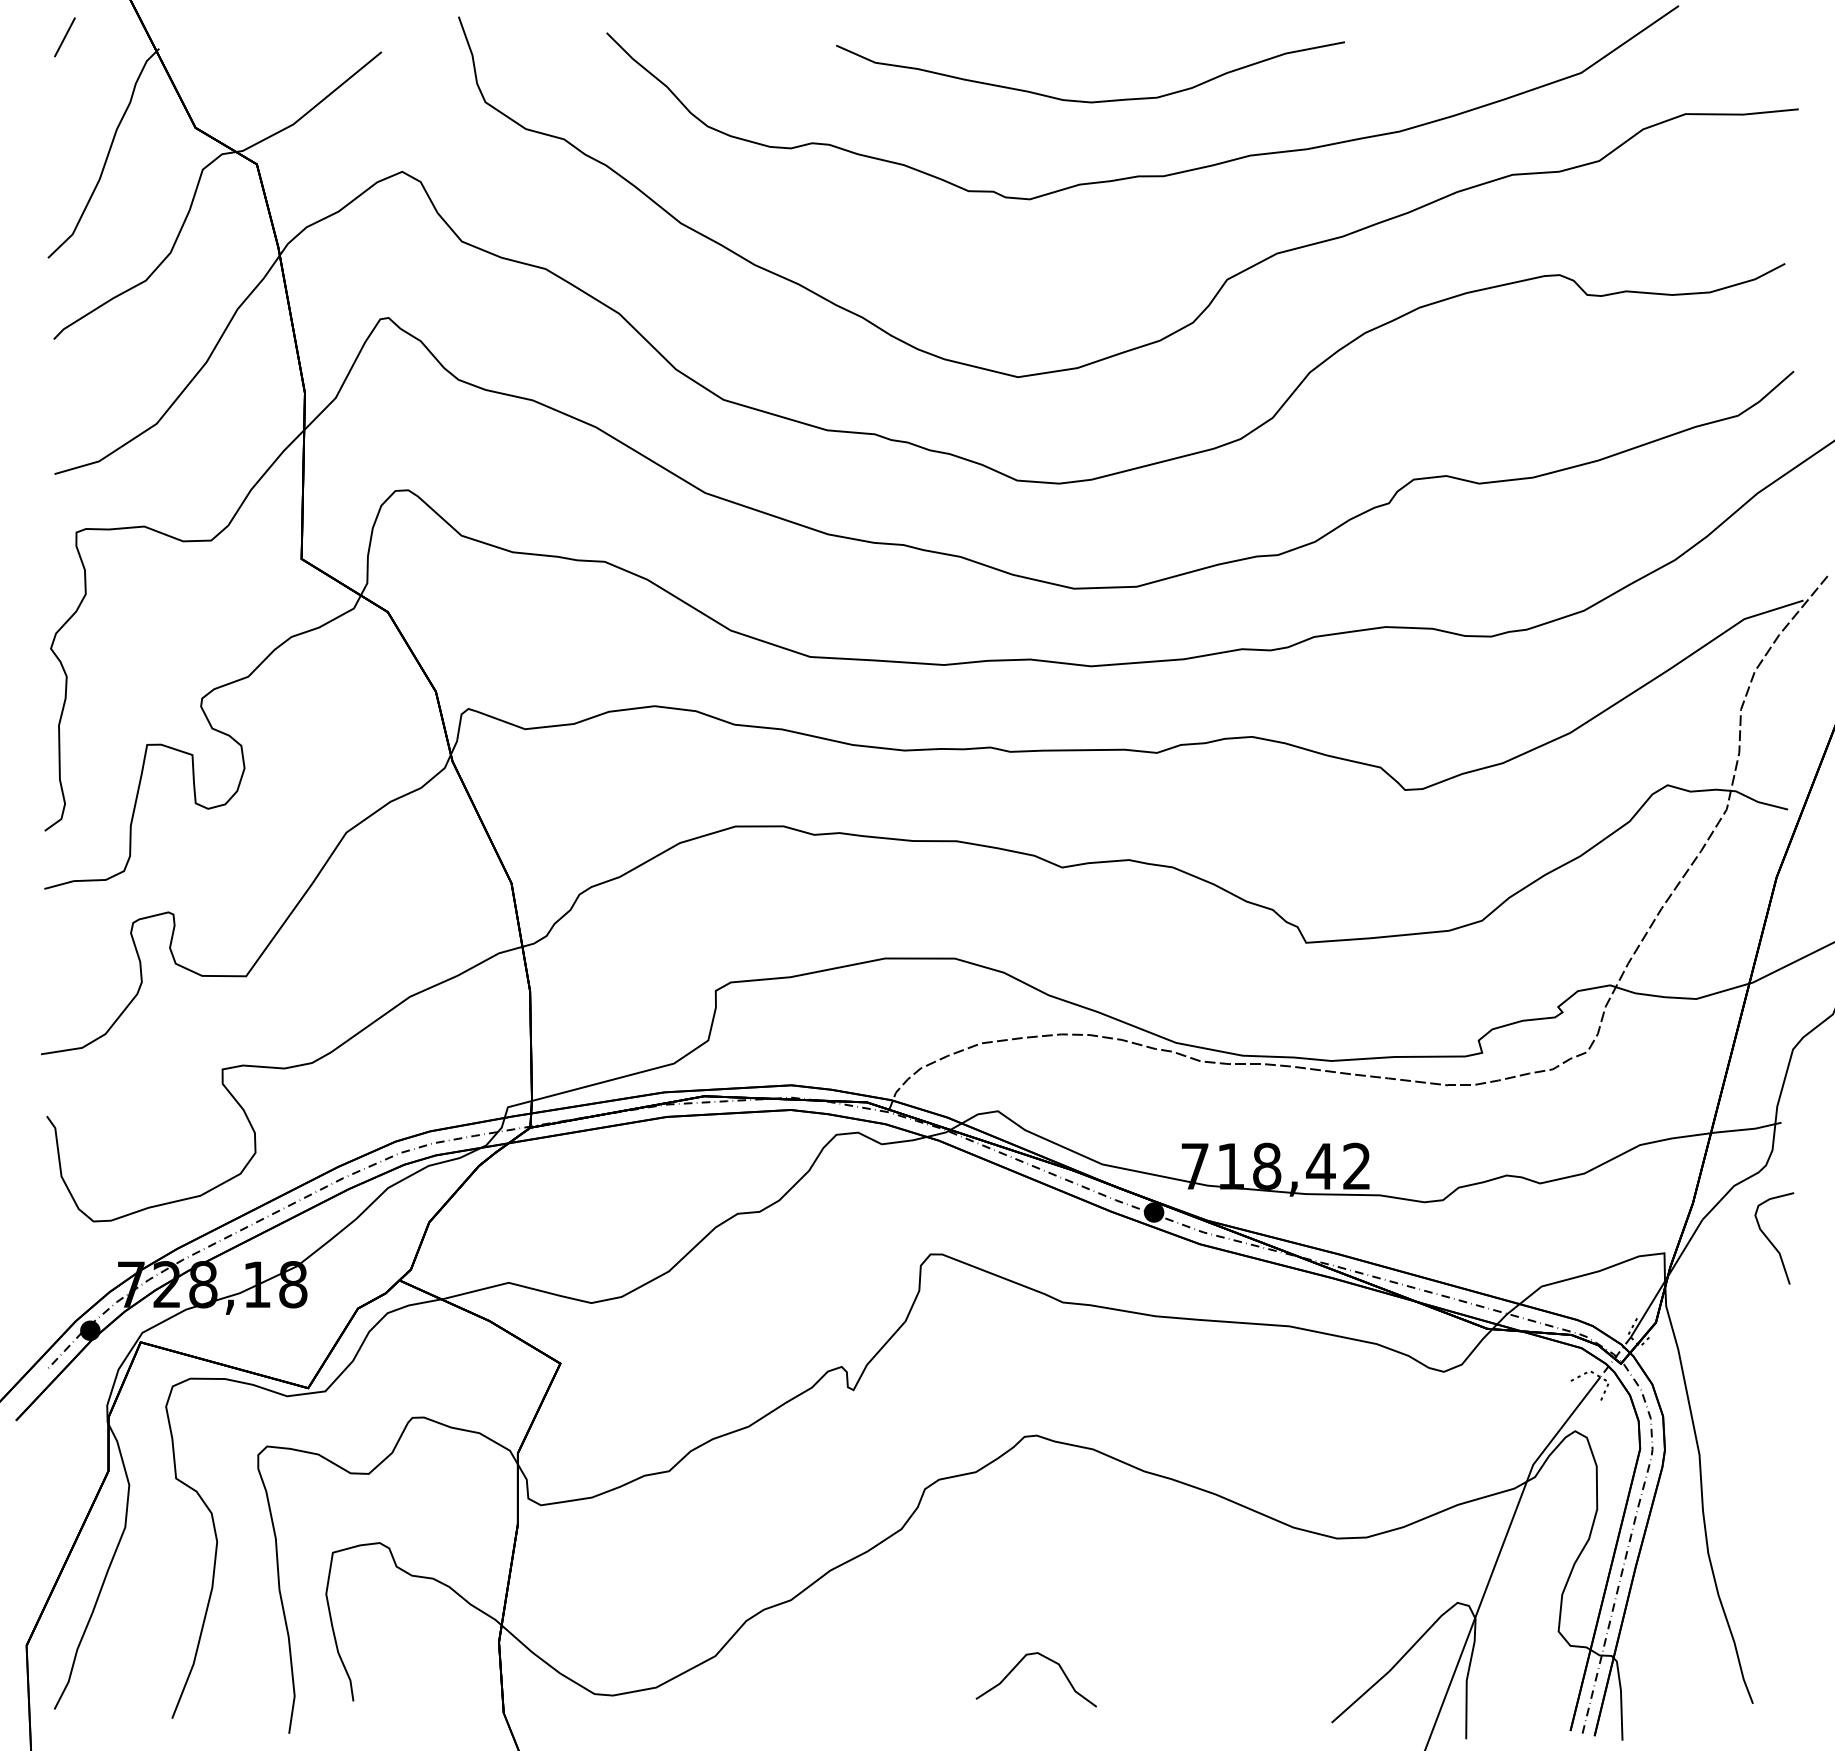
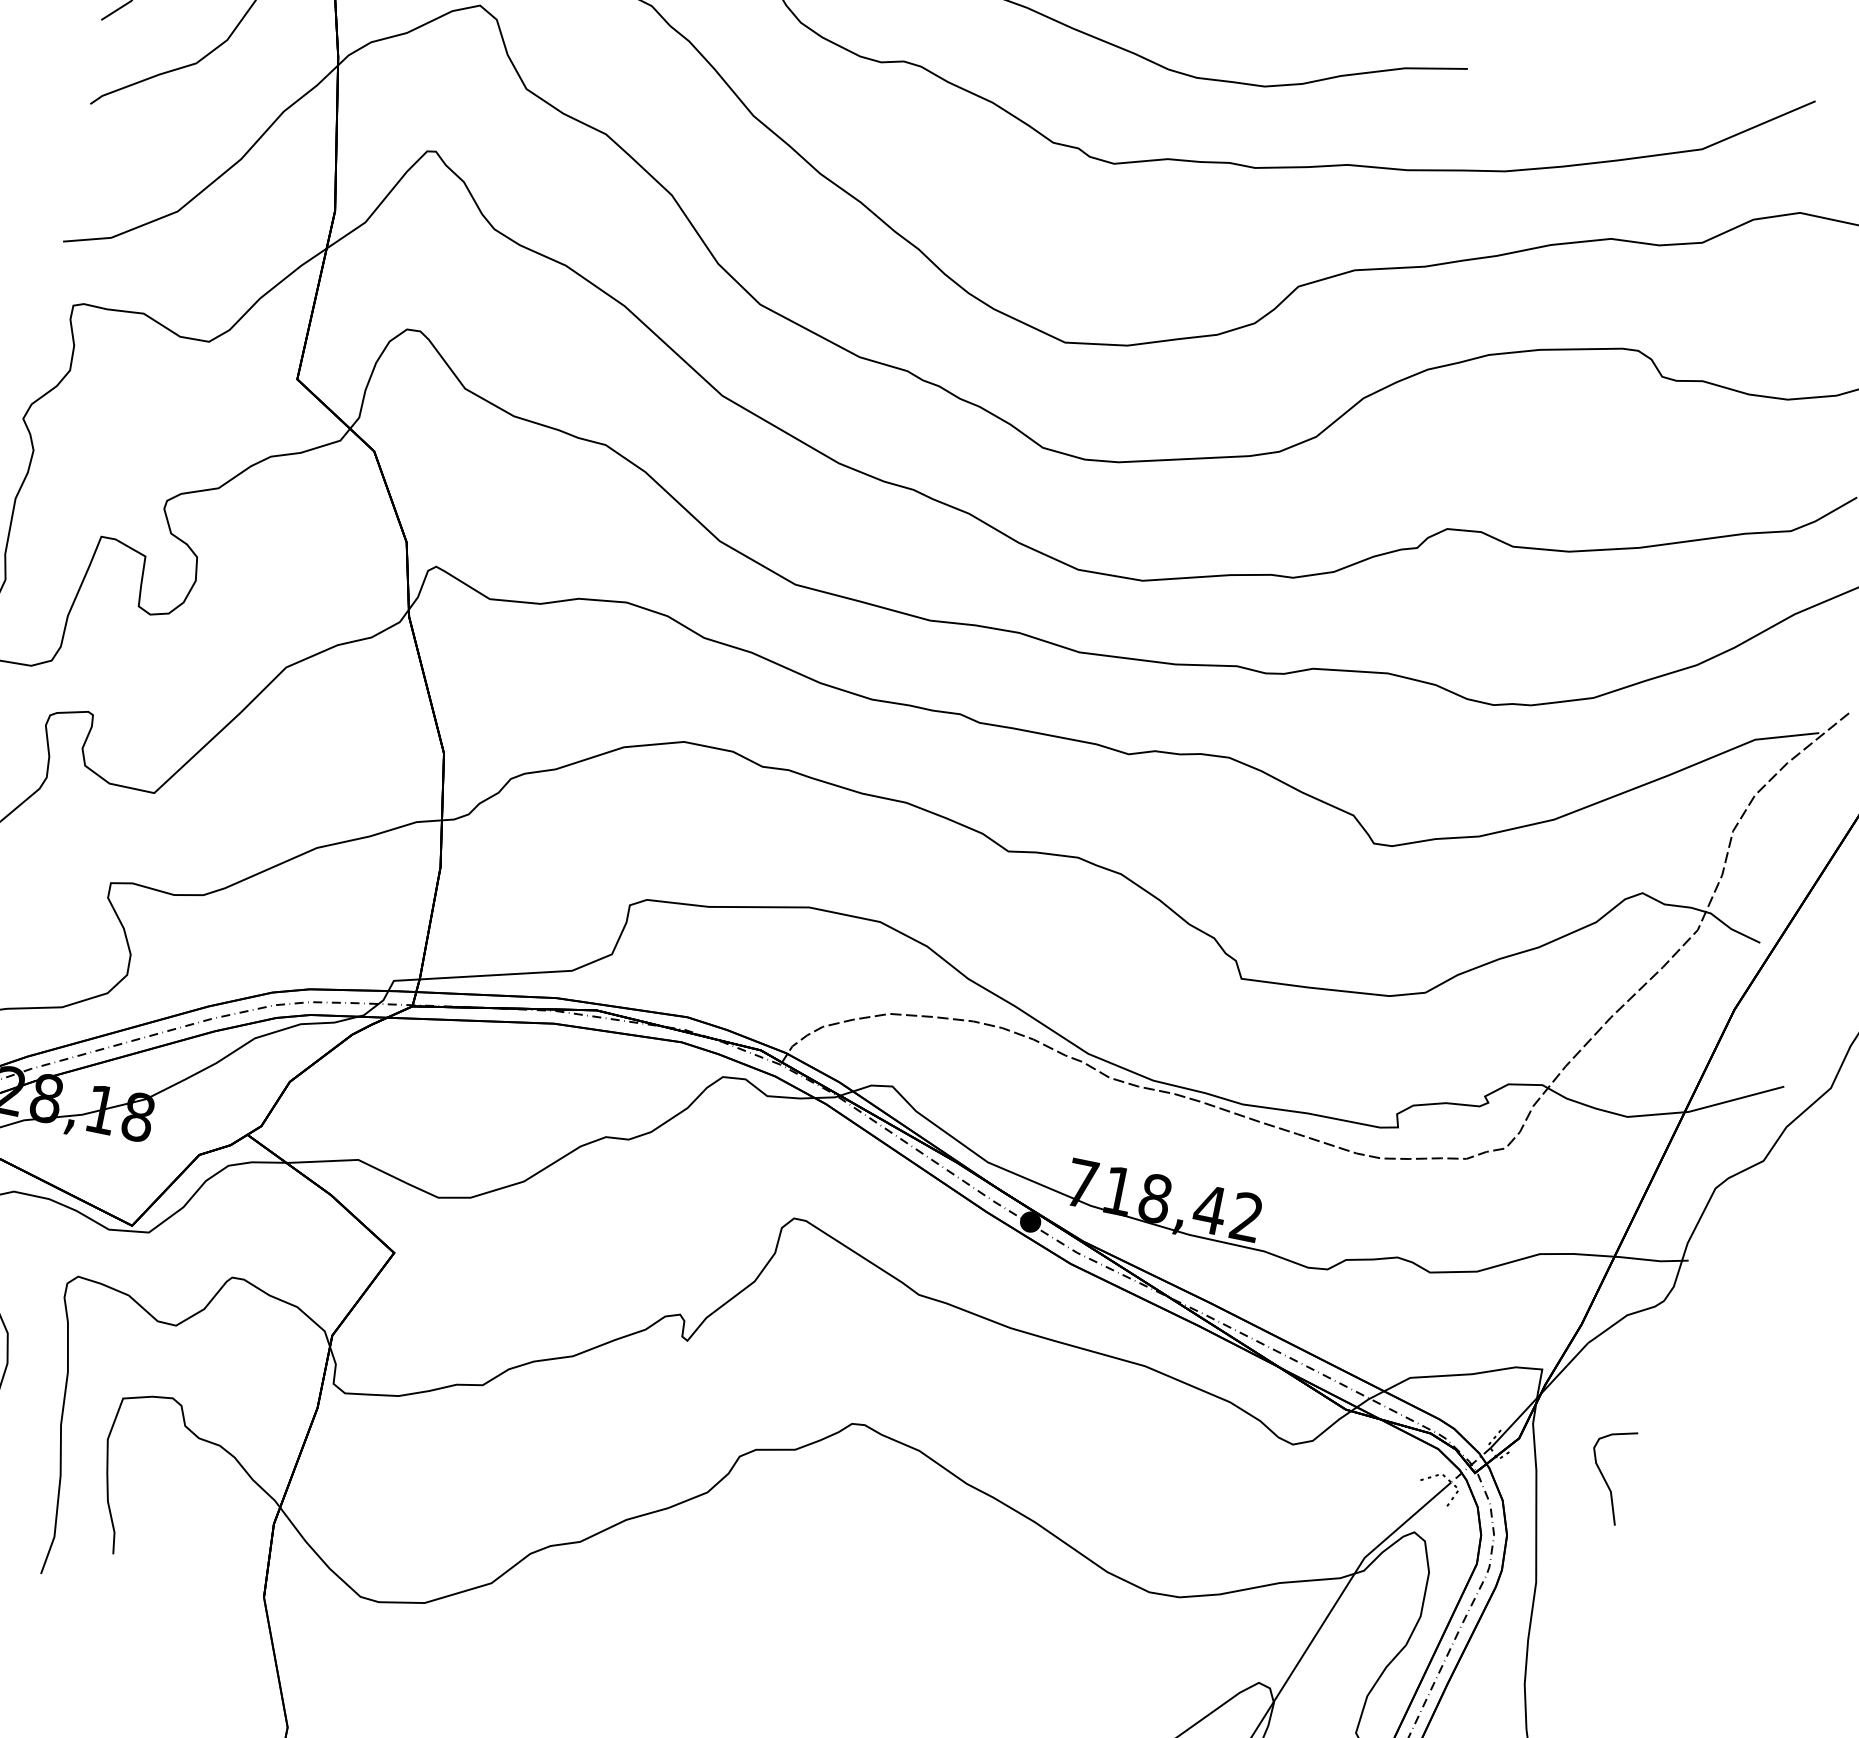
curve: (1771, 1241) -> (1605, 1477), moved
curve: (1016, 1667) -> (796, 1657), removed

